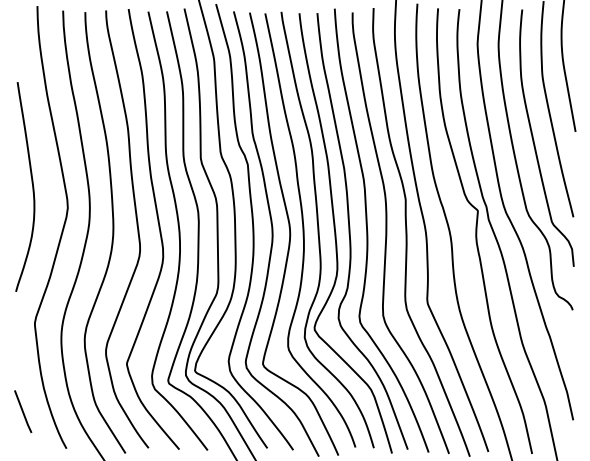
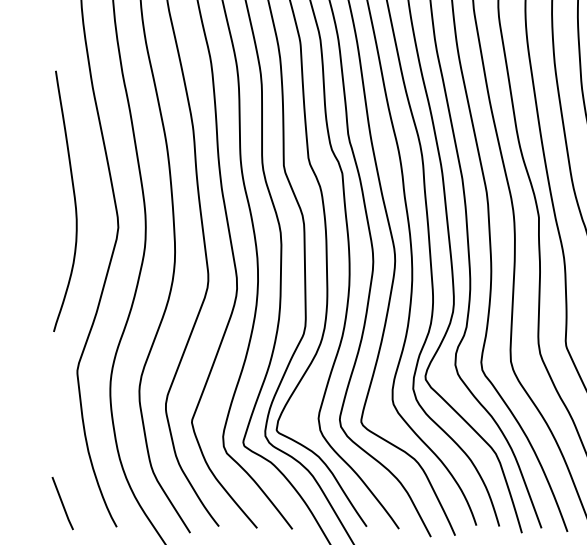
line: (23, 411) -> (63, 503), moved

